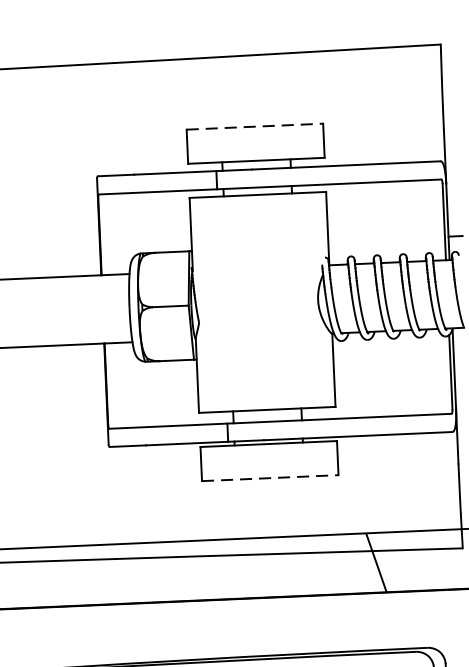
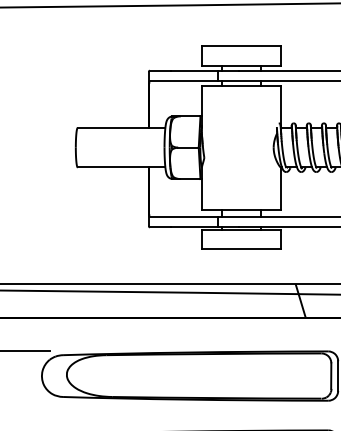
line: (256, 127) -> (242, 46), dashed -> solid
line: (271, 478) -> (242, 249), dashed -> solid

